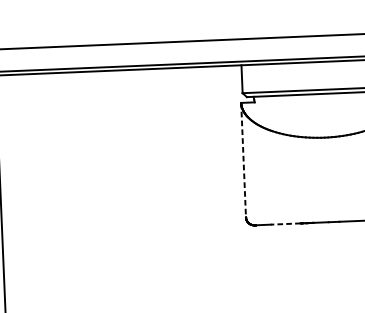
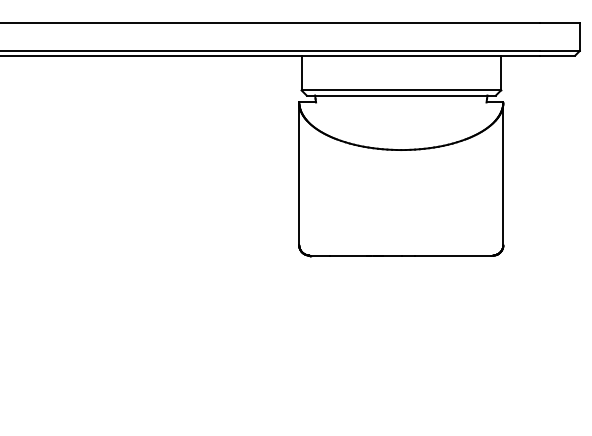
line: (243, 160) -> (299, 174), dashed -> solid
line: (285, 223) -> (348, 255), dashed -> solid

